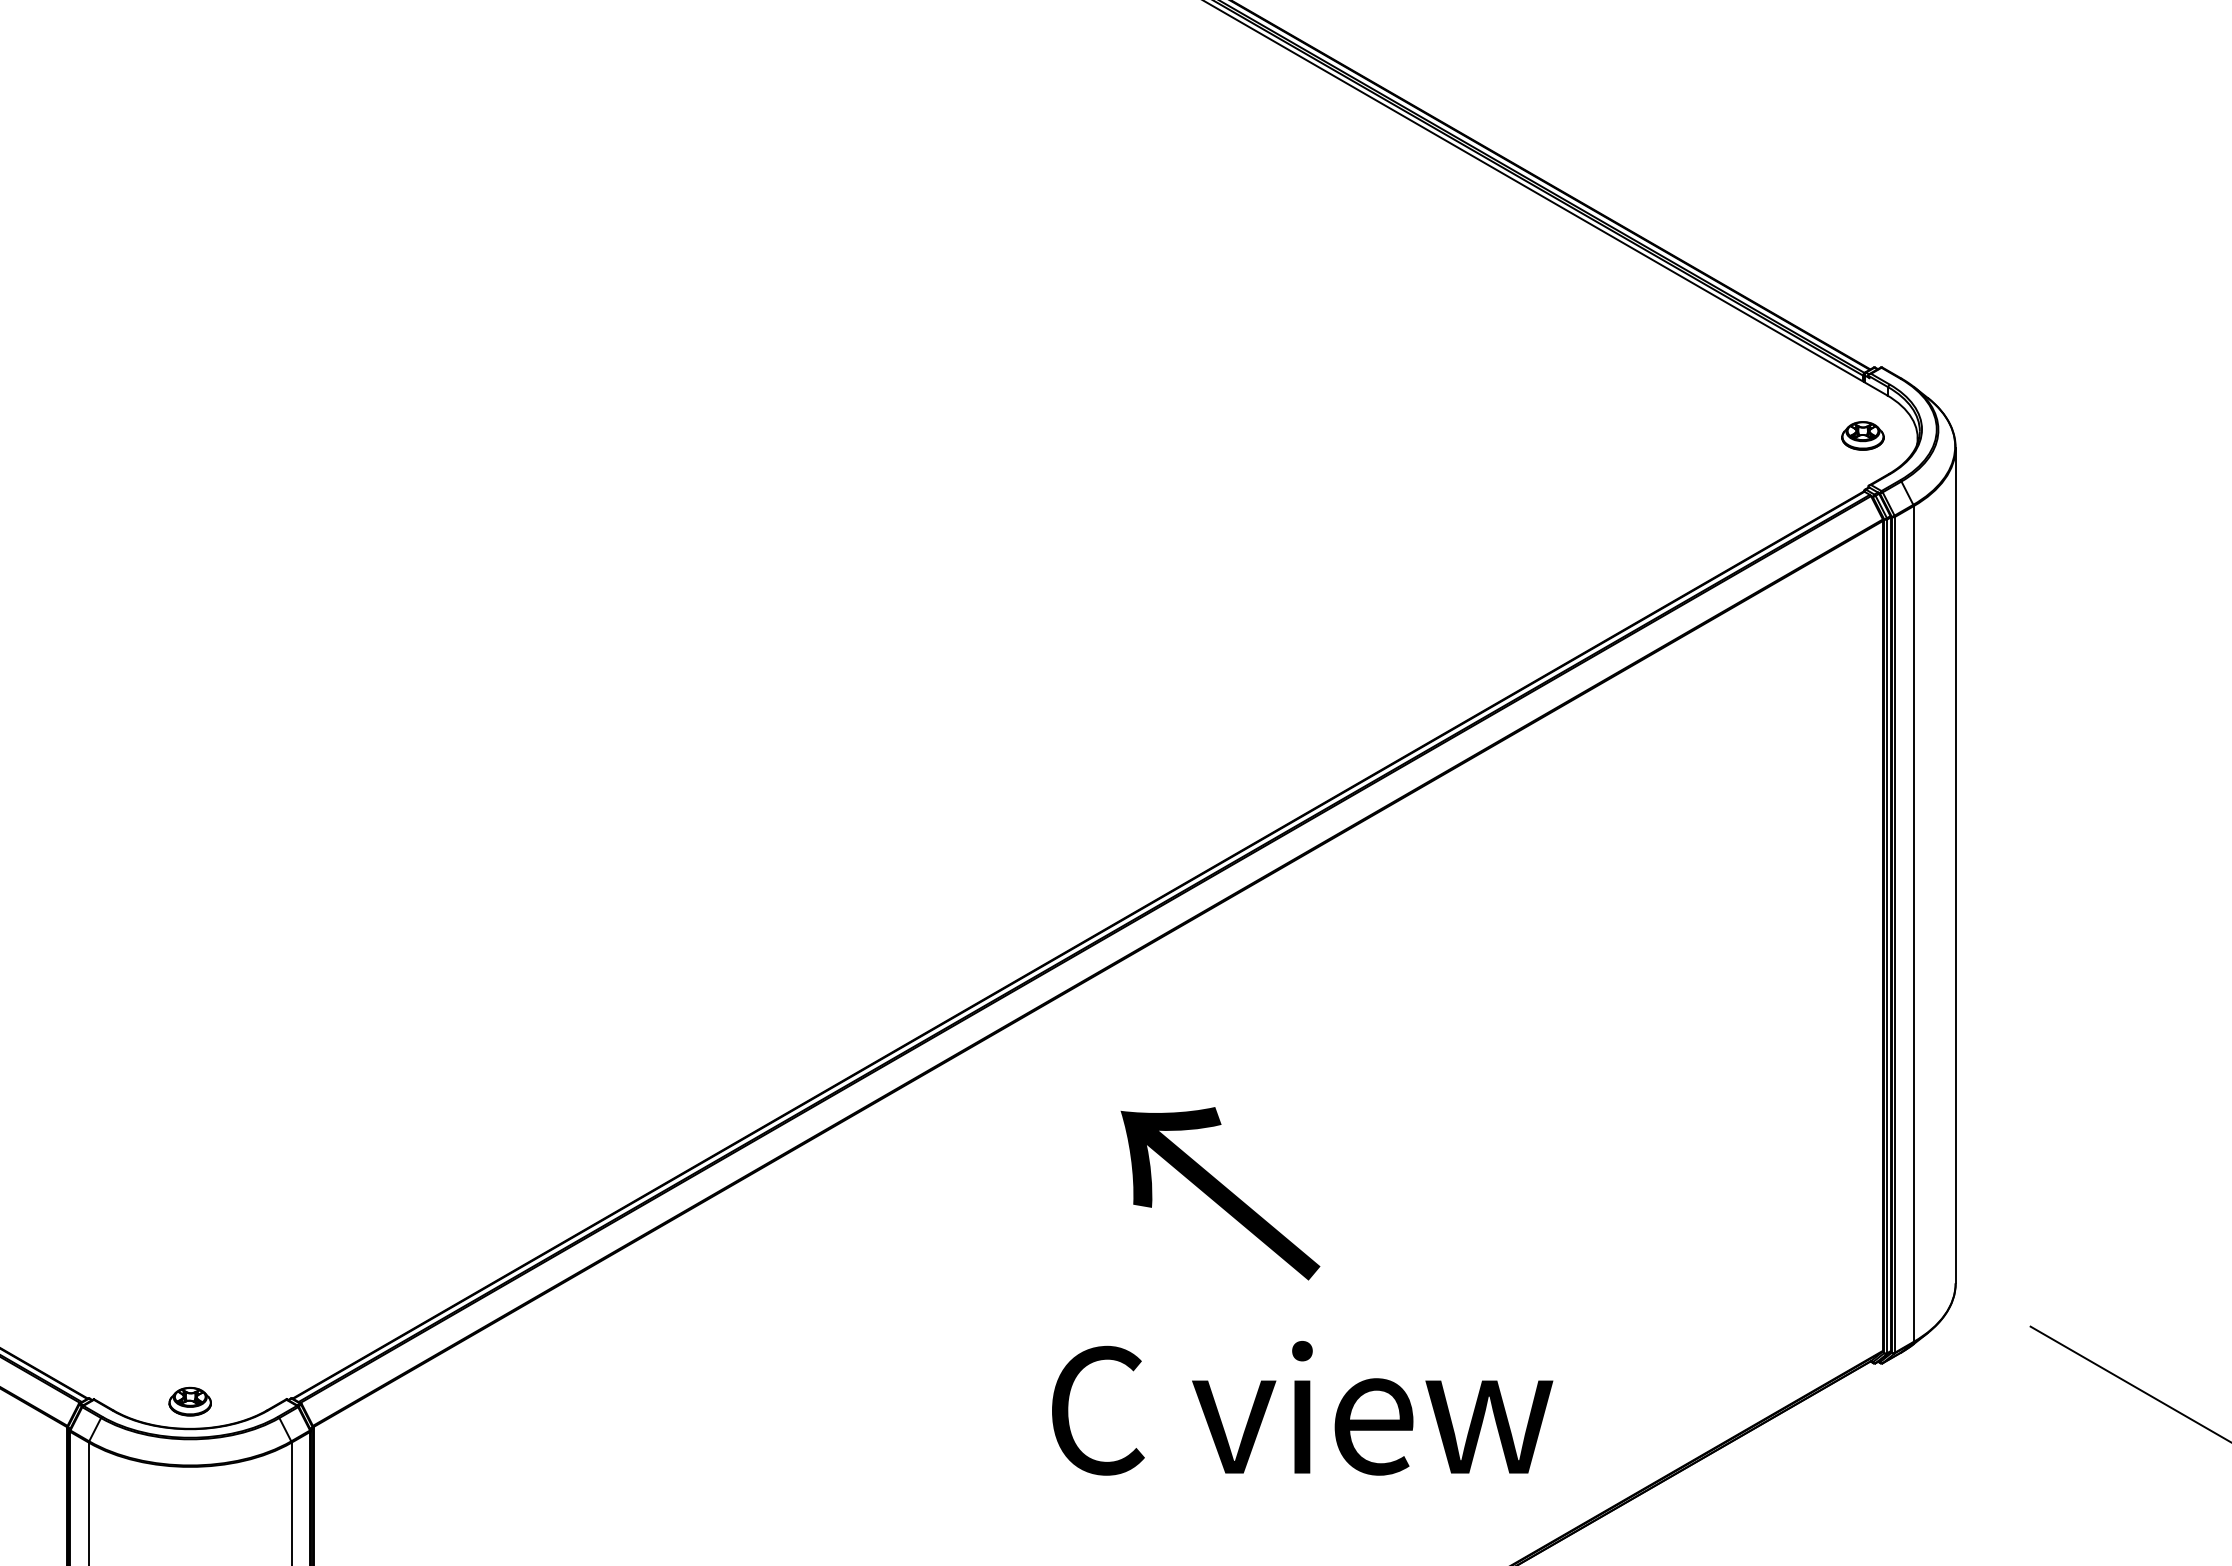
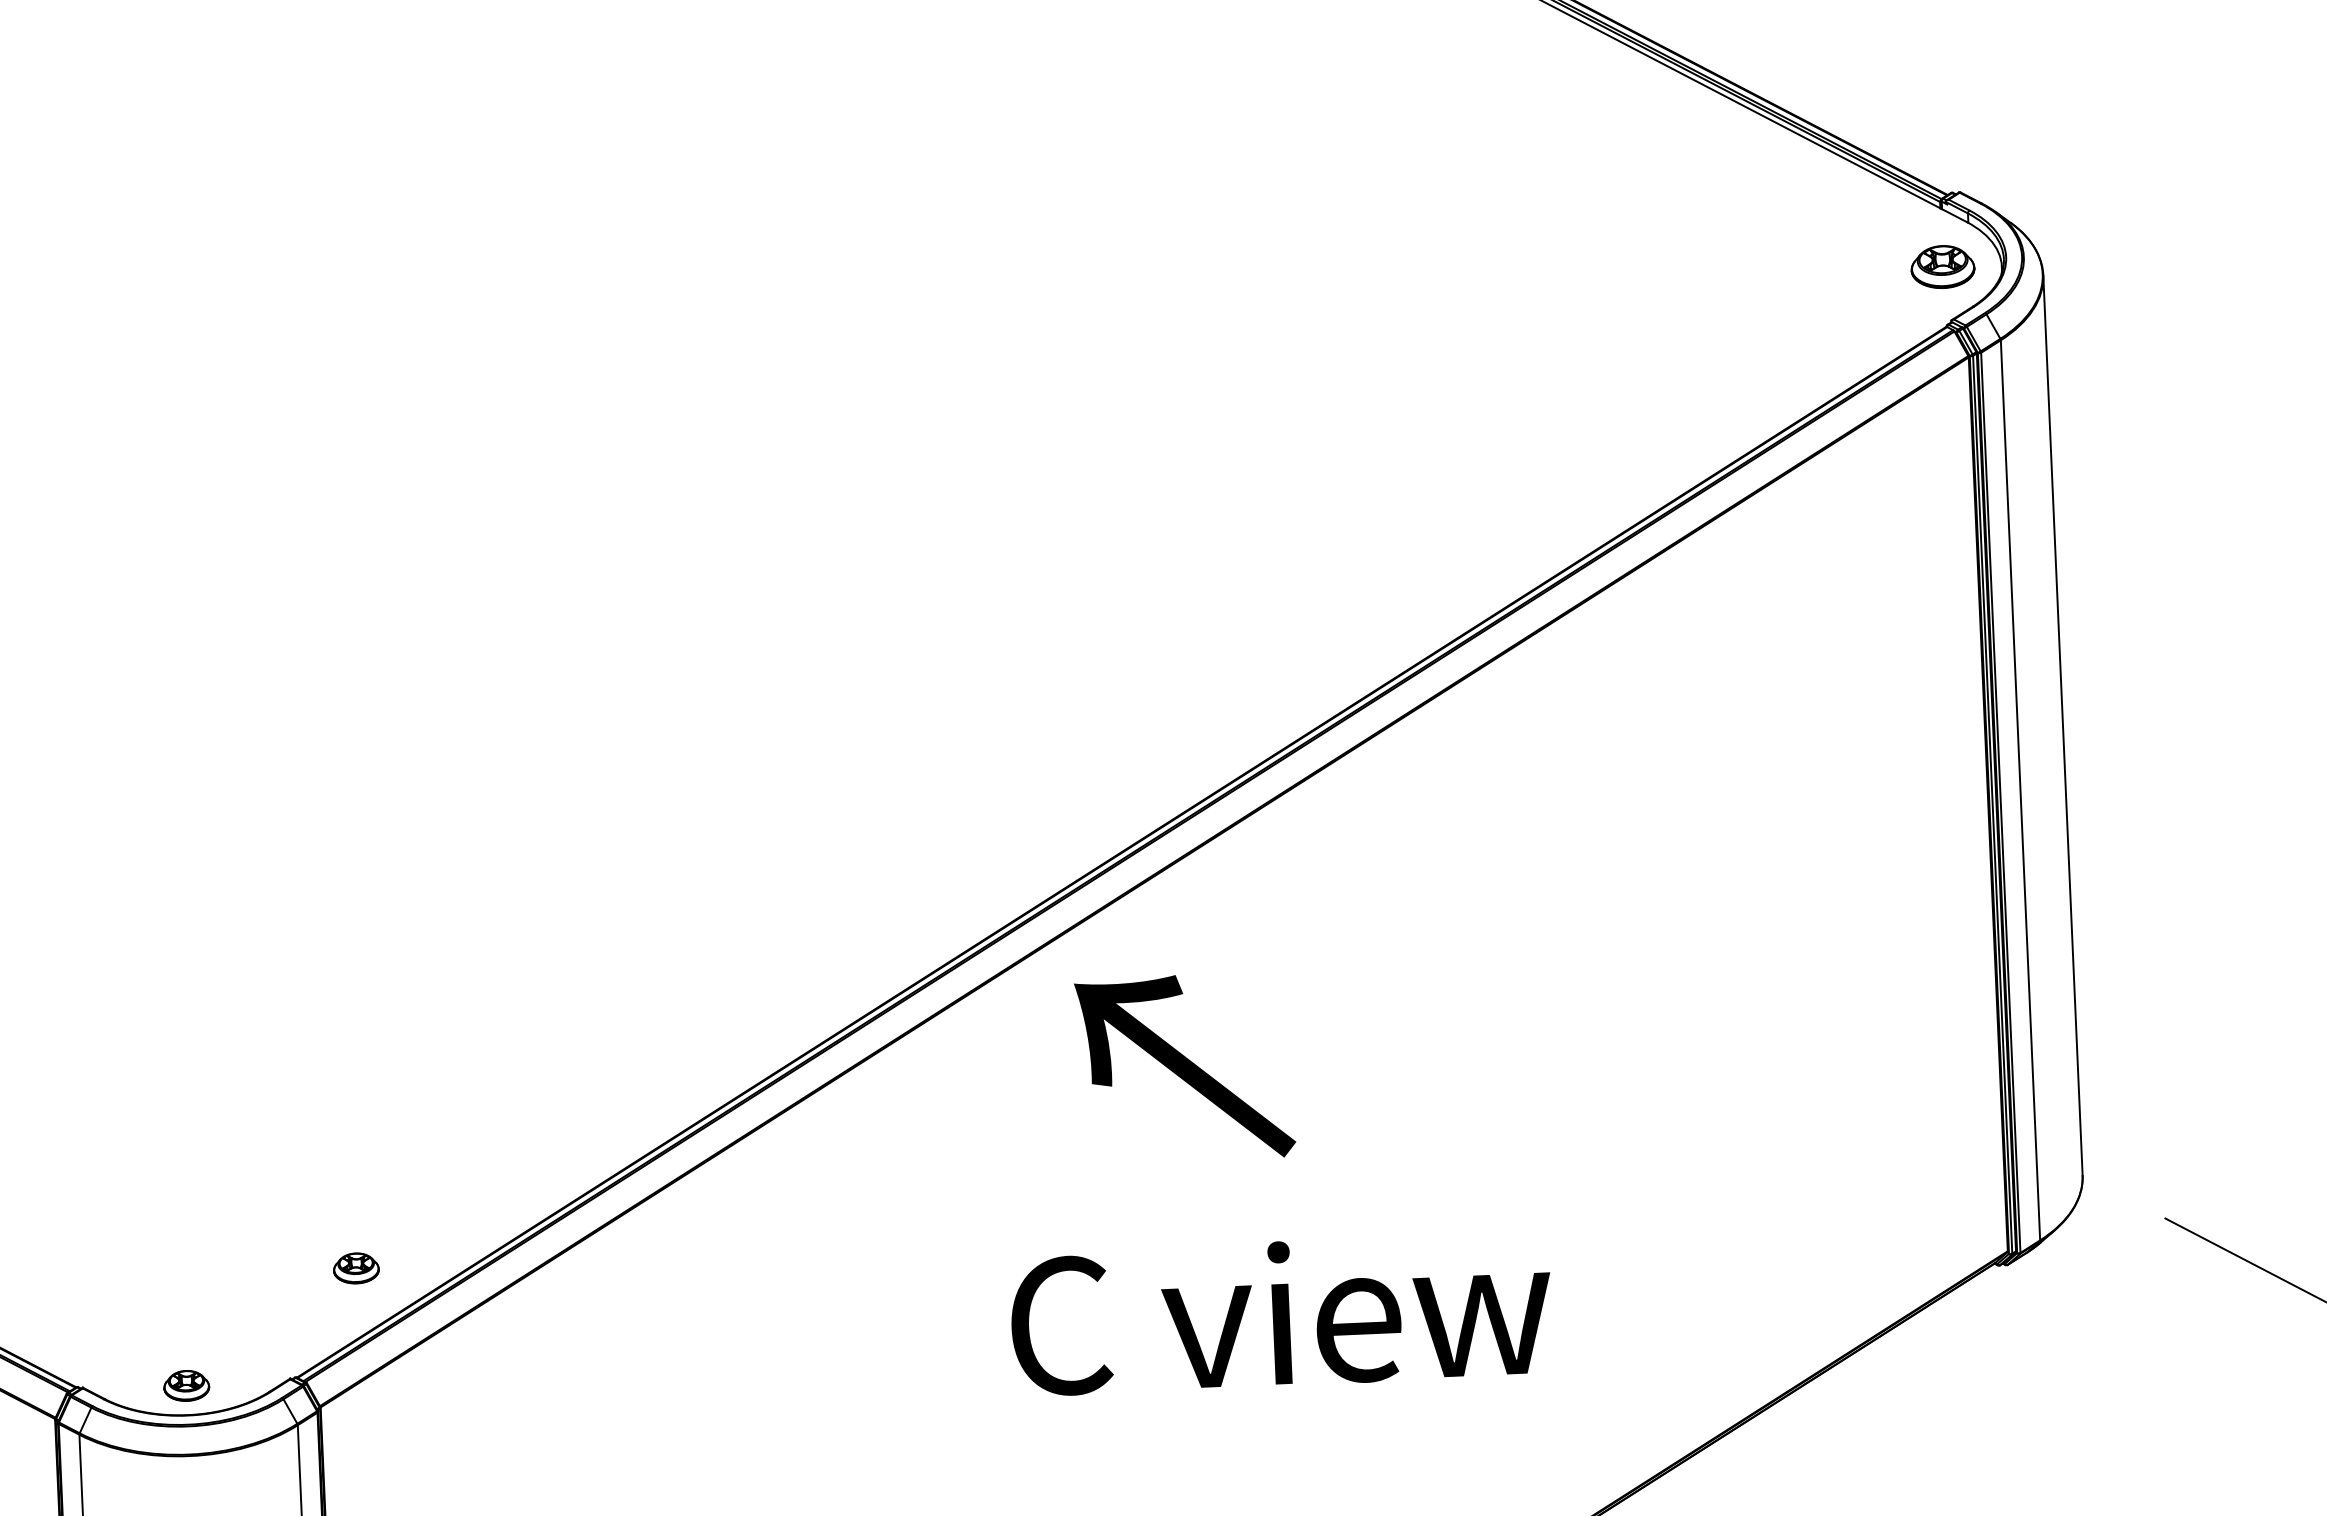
part: (1862, 435) -> (1942, 266), size x1.4
text: (1220, 1193) -> (1185, 1067), moved
part: (351, 1299) -> (355, 1268), added
text: (1302, 1408) -> (1281, 1314), moved

